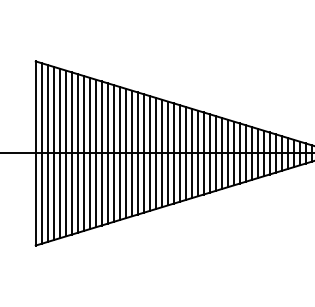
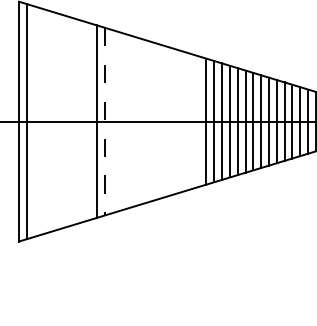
line: (47, 153) -> (34, 121), removed
line: (53, 153) -> (42, 121), removed
line: (59, 153) -> (49, 121), removed
line: (65, 153) -> (57, 121), removed
line: (71, 153) -> (65, 121), removed
line: (77, 153) -> (73, 121), removed
line: (83, 153) -> (81, 121), removed
line: (89, 153) -> (88, 121), removed
line: (101, 153) -> (104, 121), solid -> dashed
line: (107, 153) -> (112, 121), removed
line: (113, 153) -> (120, 121), removed
line: (119, 153) -> (128, 121), removed
line: (125, 153) -> (135, 121), removed
line: (131, 153) -> (143, 121), removed
line: (137, 153) -> (151, 121), removed
line: (143, 153) -> (159, 121), removed
line: (149, 153) -> (167, 121), removed
line: (155, 153) -> (174, 121), removed
line: (161, 153) -> (182, 121), removed
line: (167, 153) -> (190, 121), removed
line: (173, 153) -> (198, 121), removed

